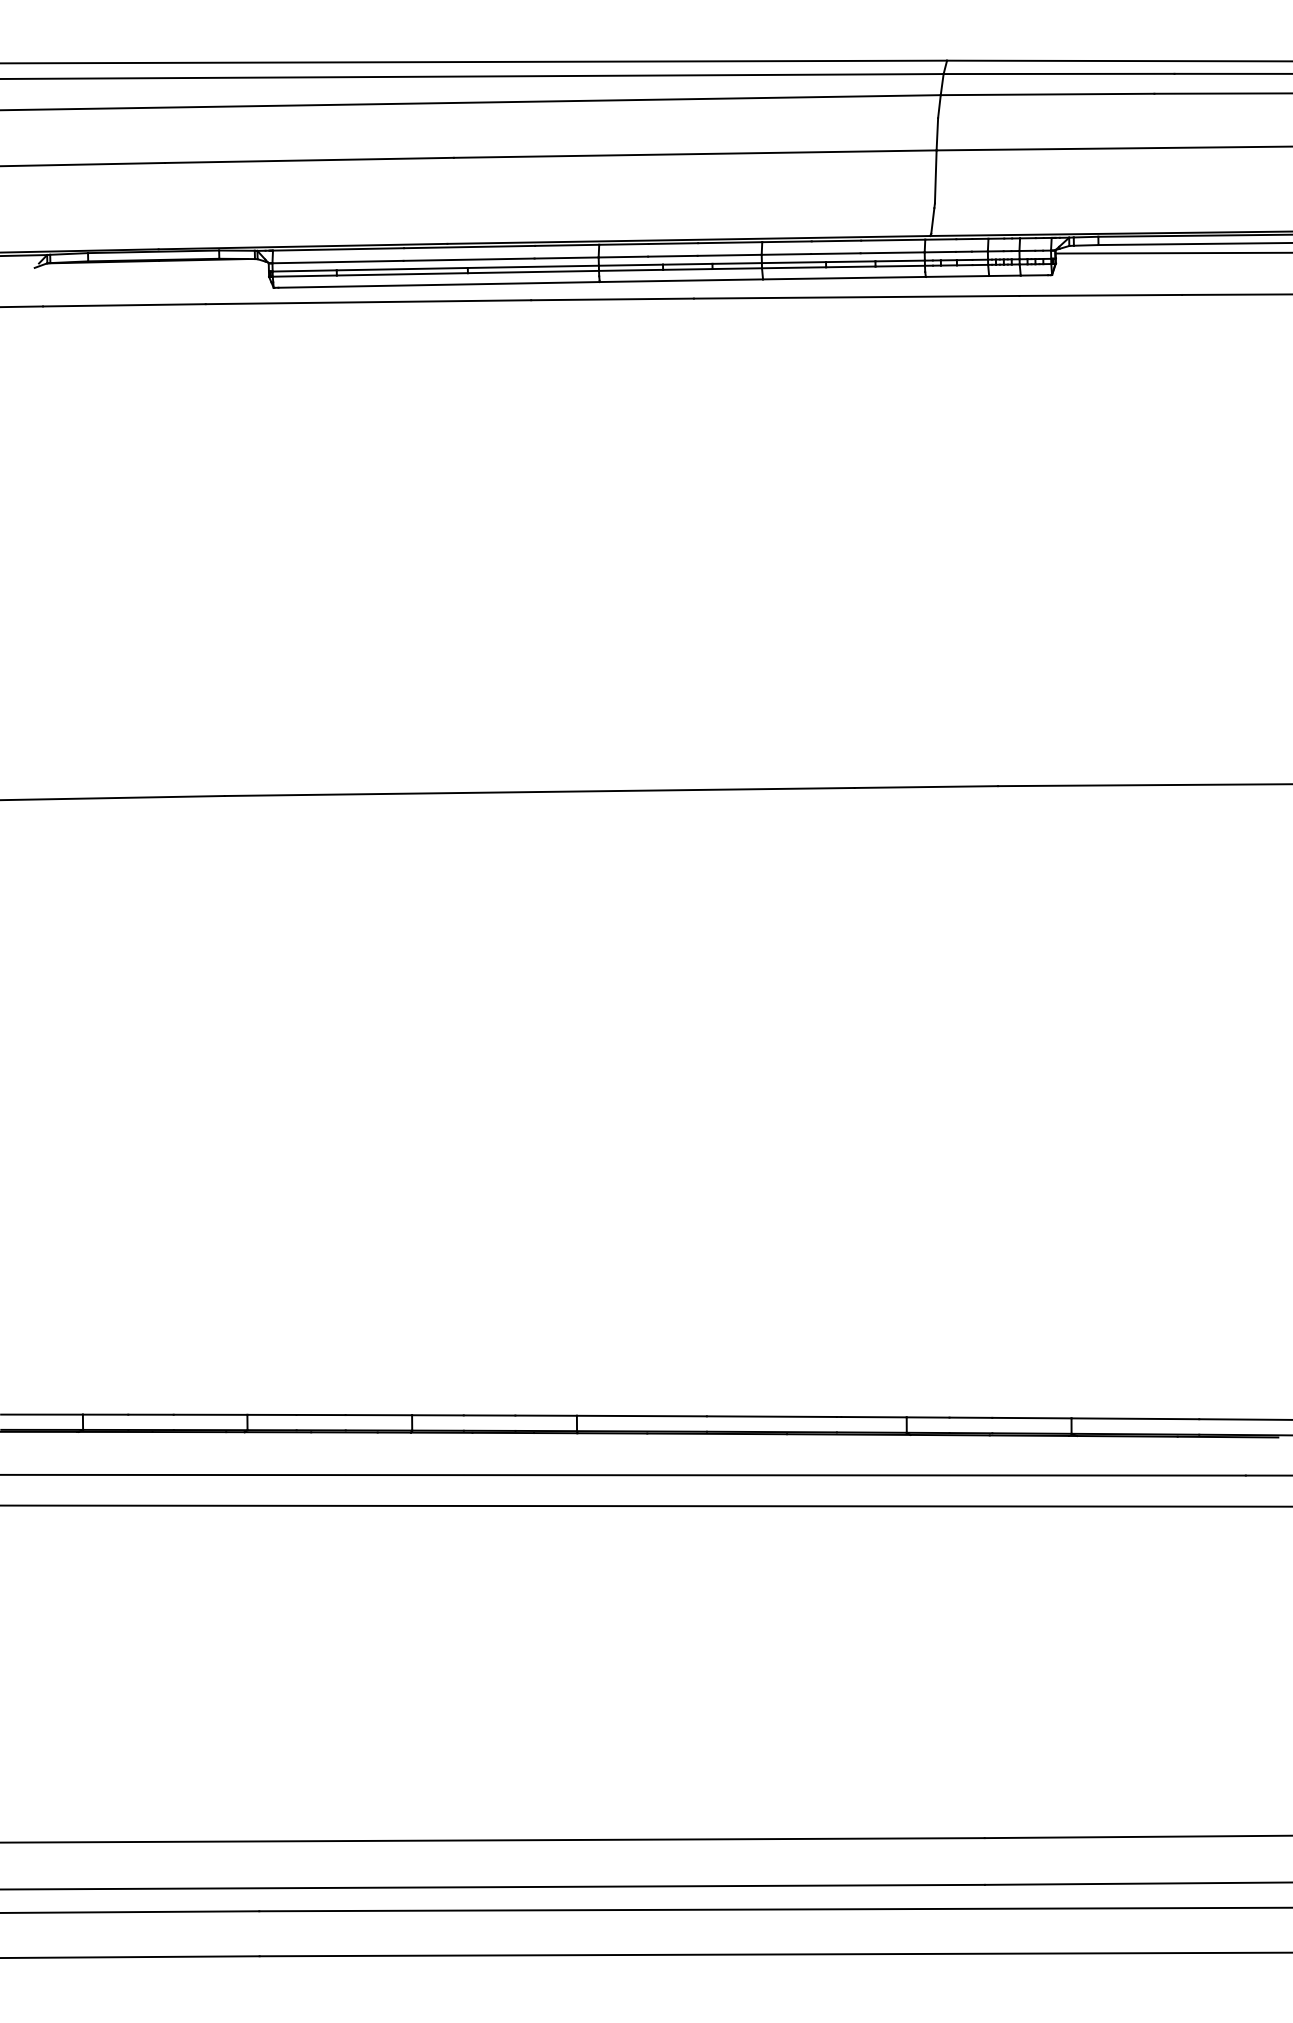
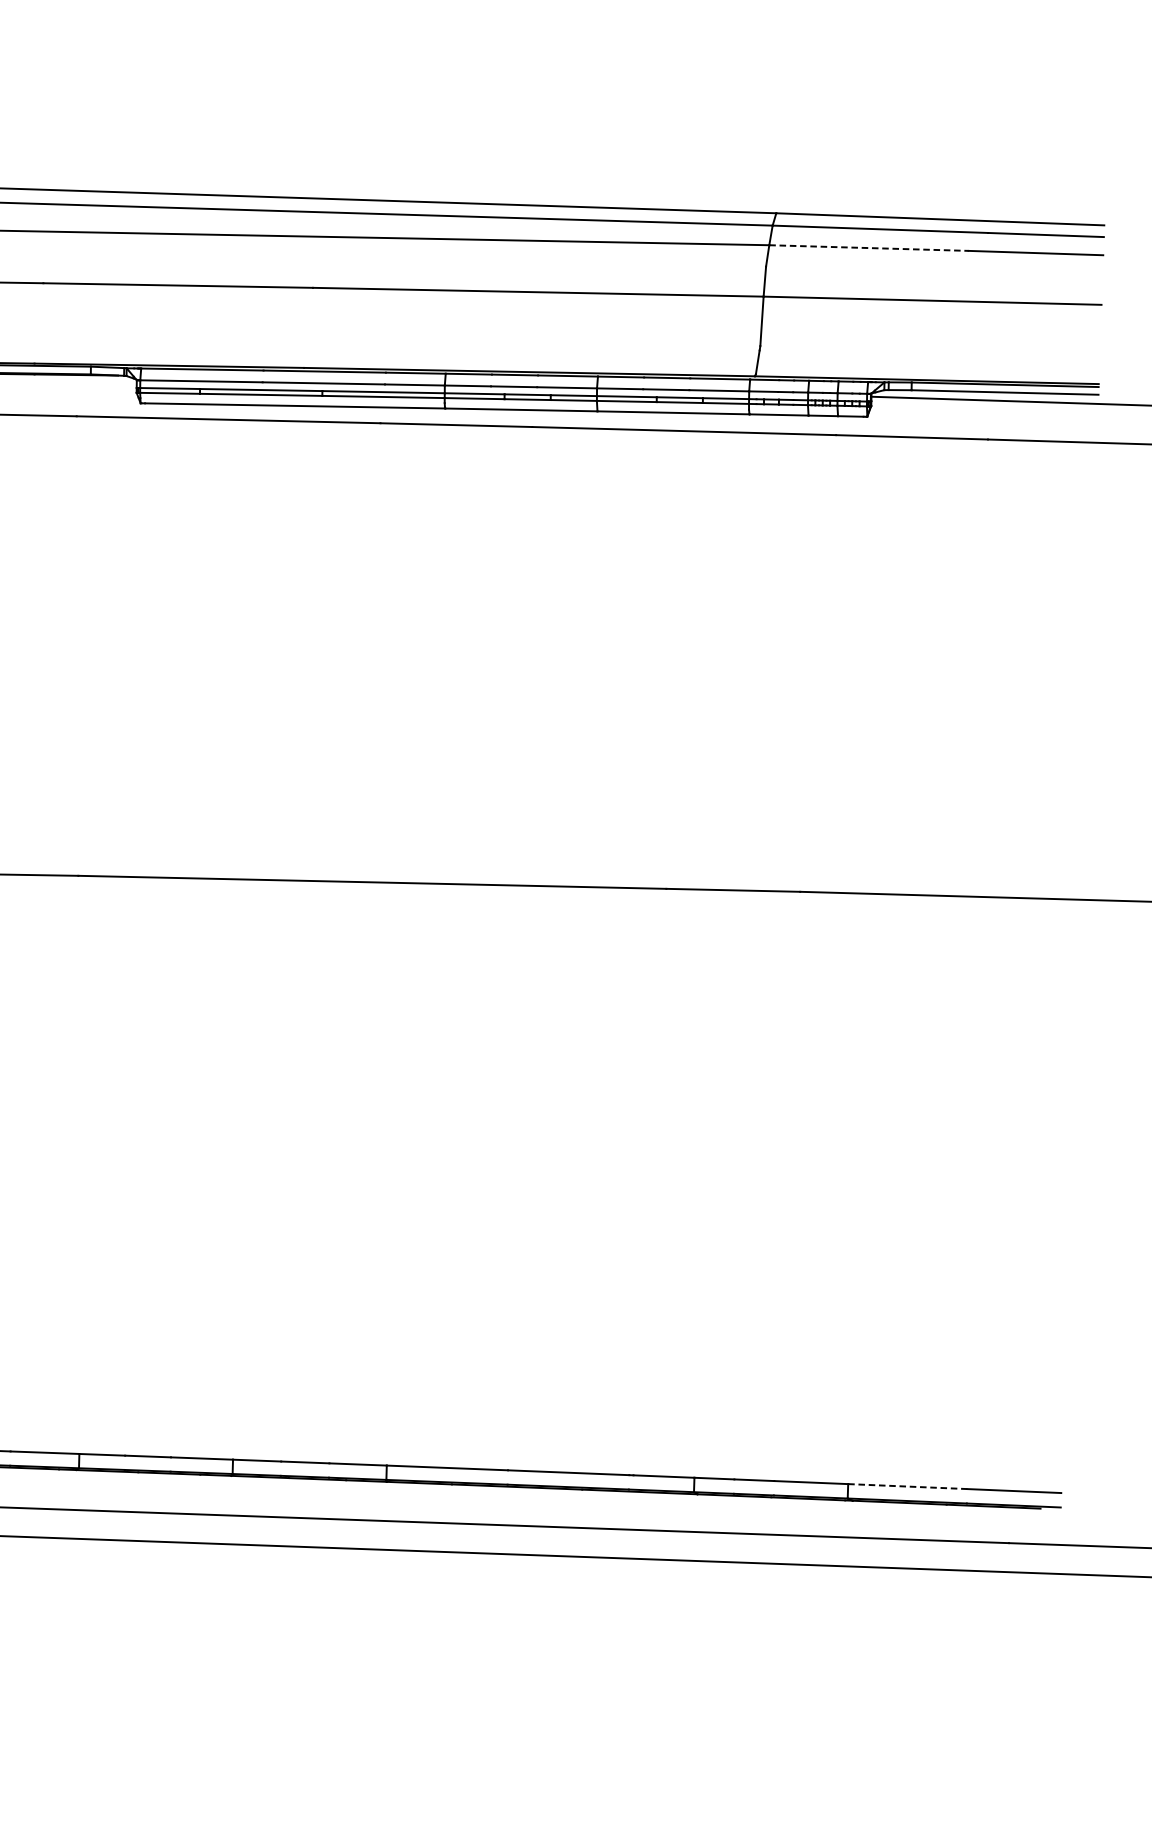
line: (1047, 94) -> (868, 248), solid -> dashed
line: (1135, 1418) -> (907, 1486), solid -> dashed

